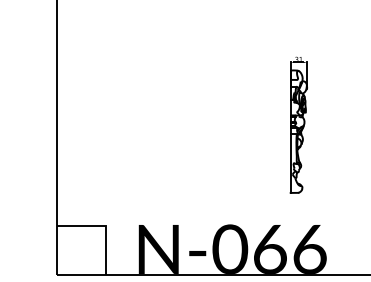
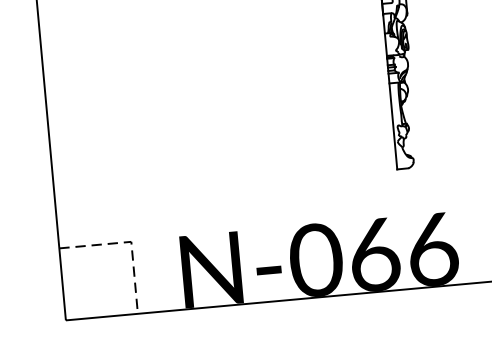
line: (106, 225) -> (131, 241), solid -> dashed

